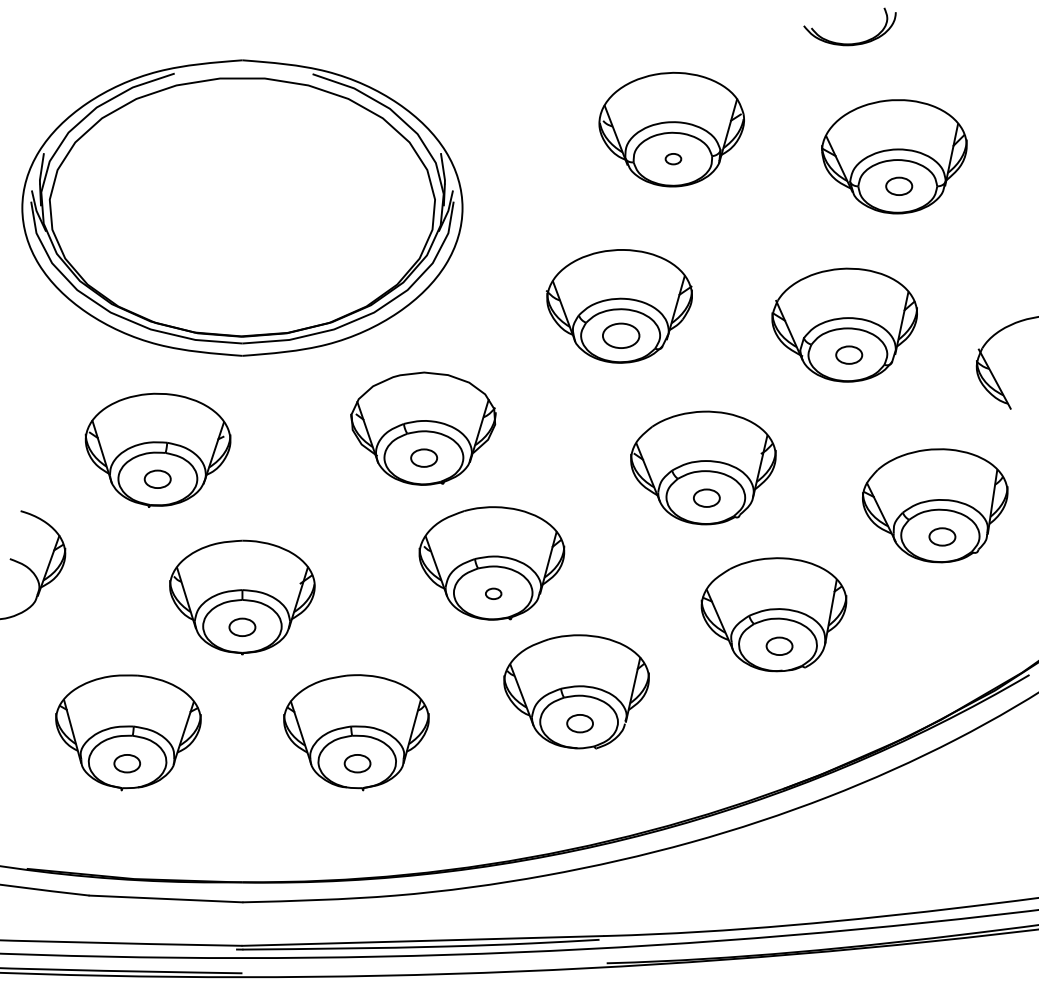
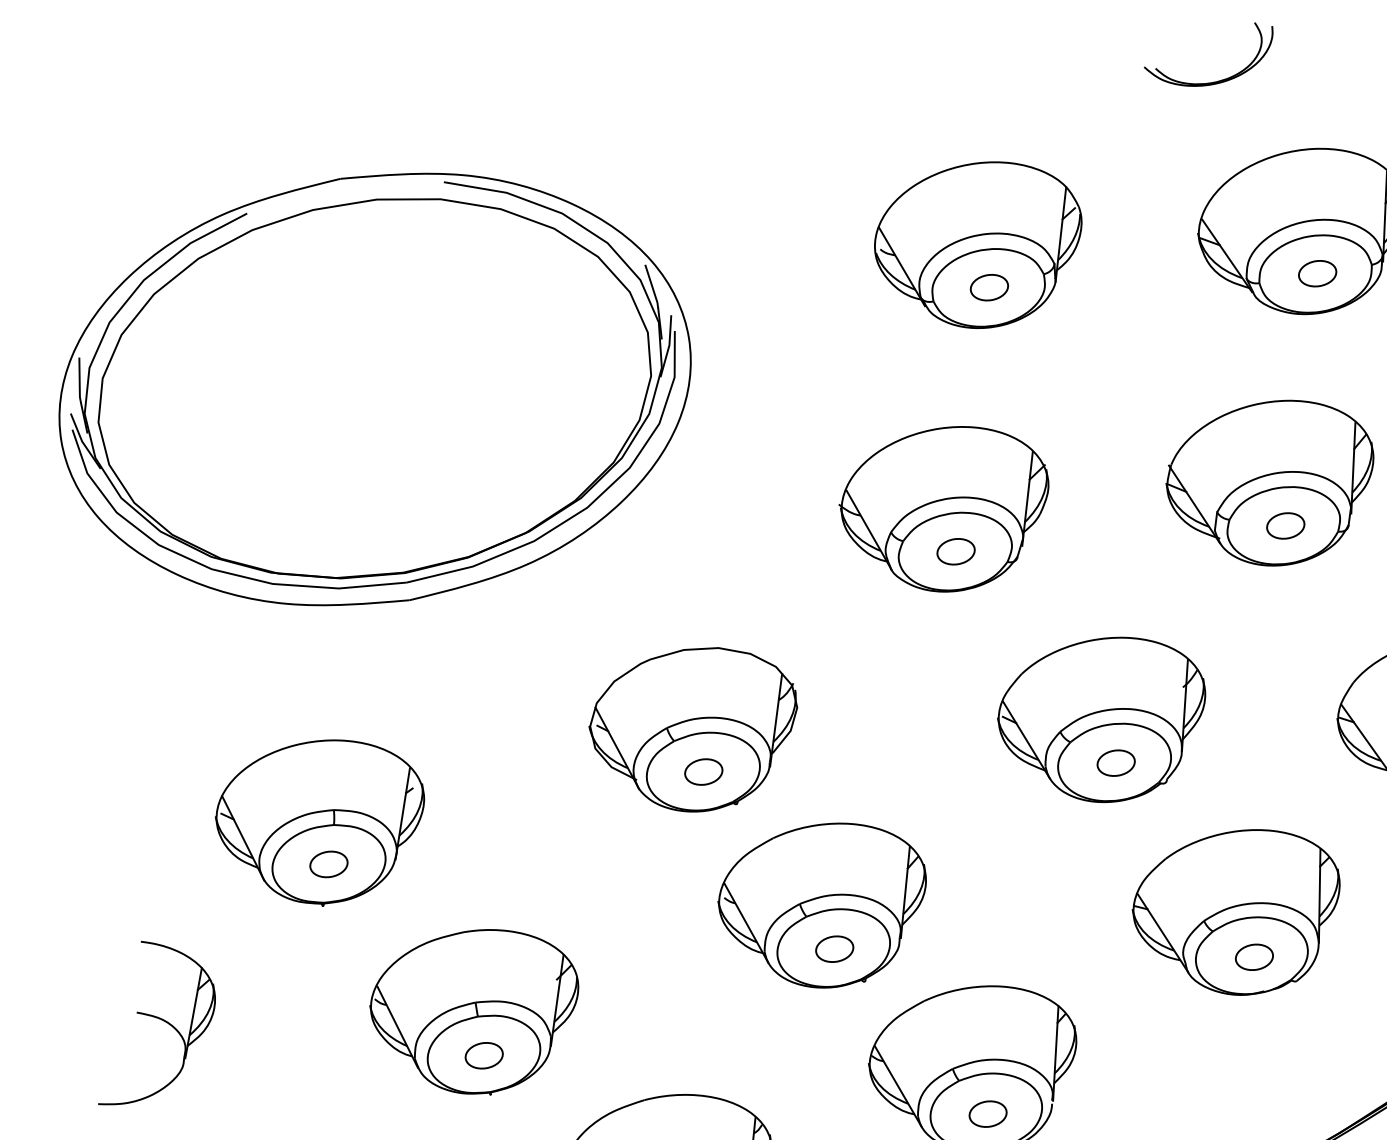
part: (673, 158) -> (989, 286), size x1.67
part: (242, 207) -> (375, 388), moved
part: (620, 335) -> (955, 551), size x0.71
part: (493, 593) -> (834, 948), size x1.67

